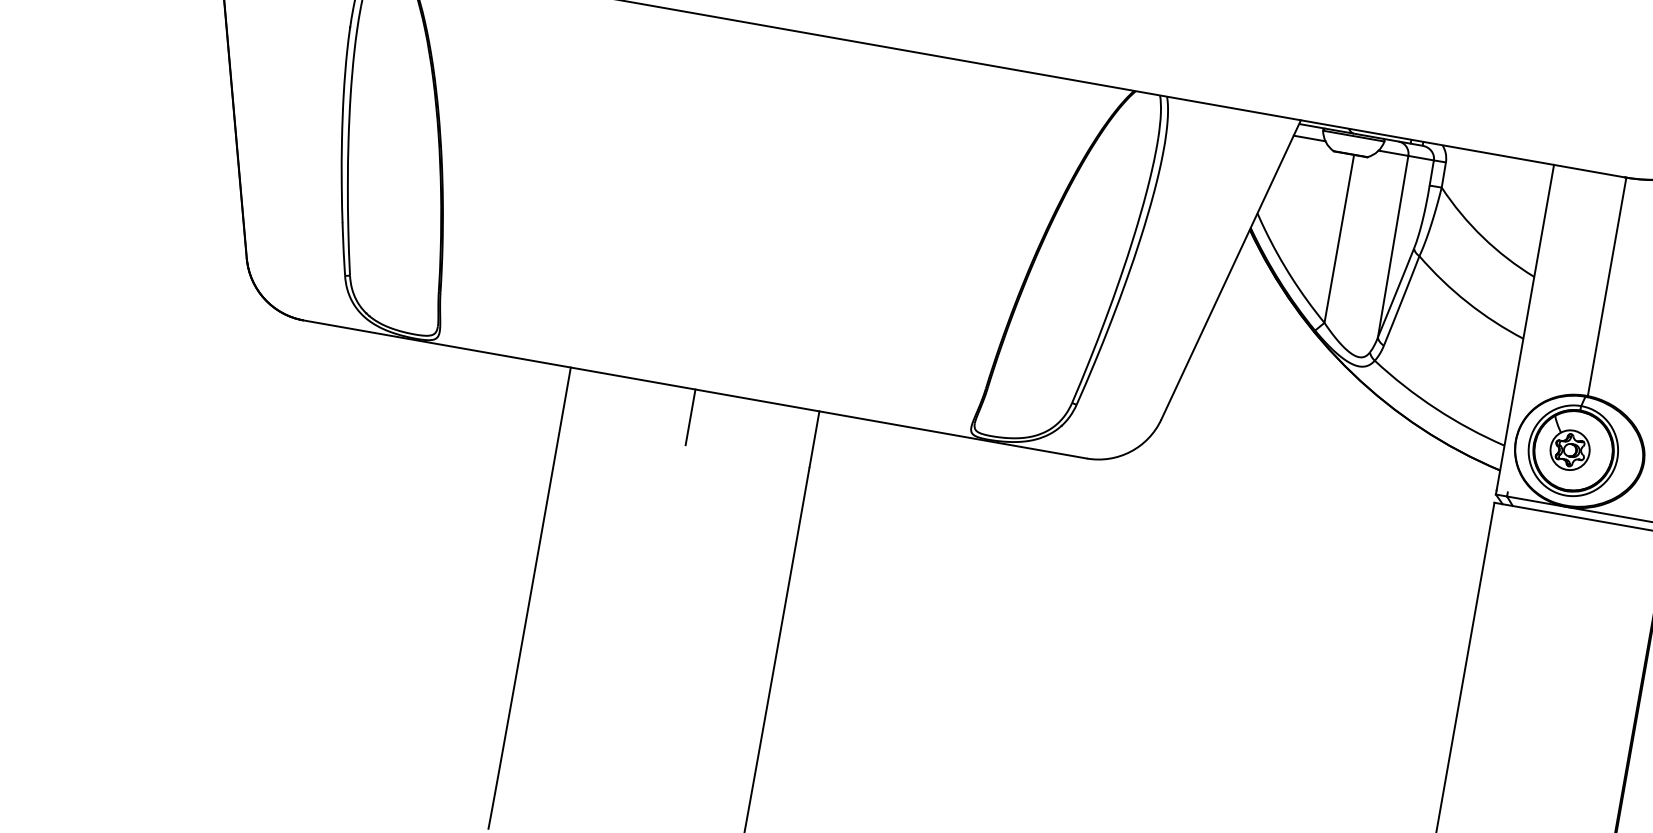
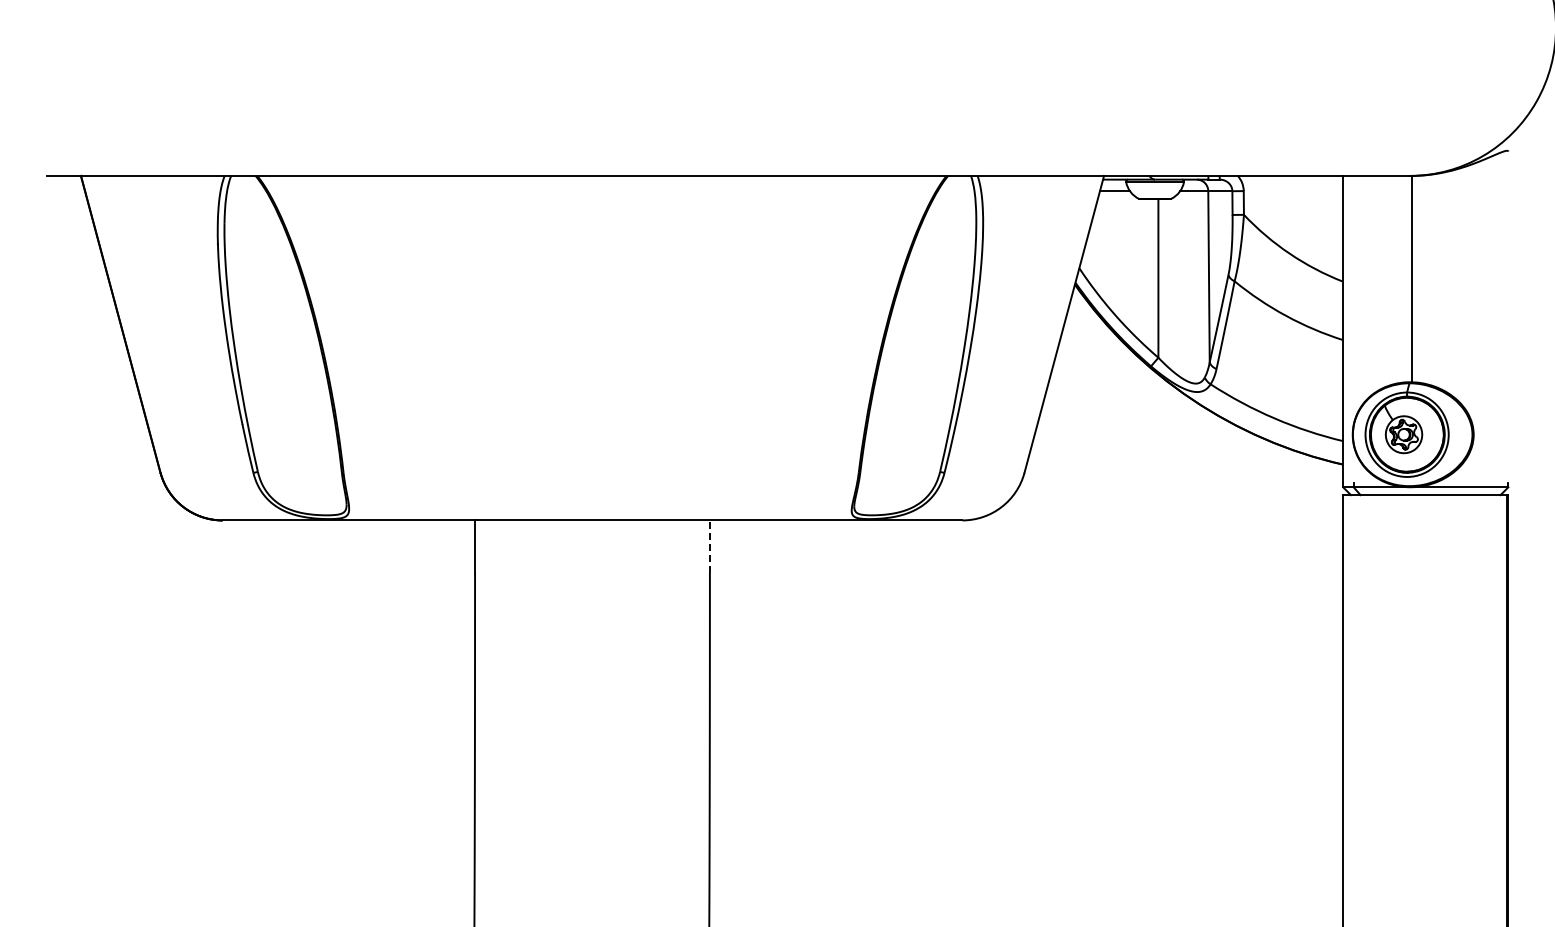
line: (690, 417) -> (592, 546), removed
line: (814, 438) -> (709, 546), solid -> dashed

